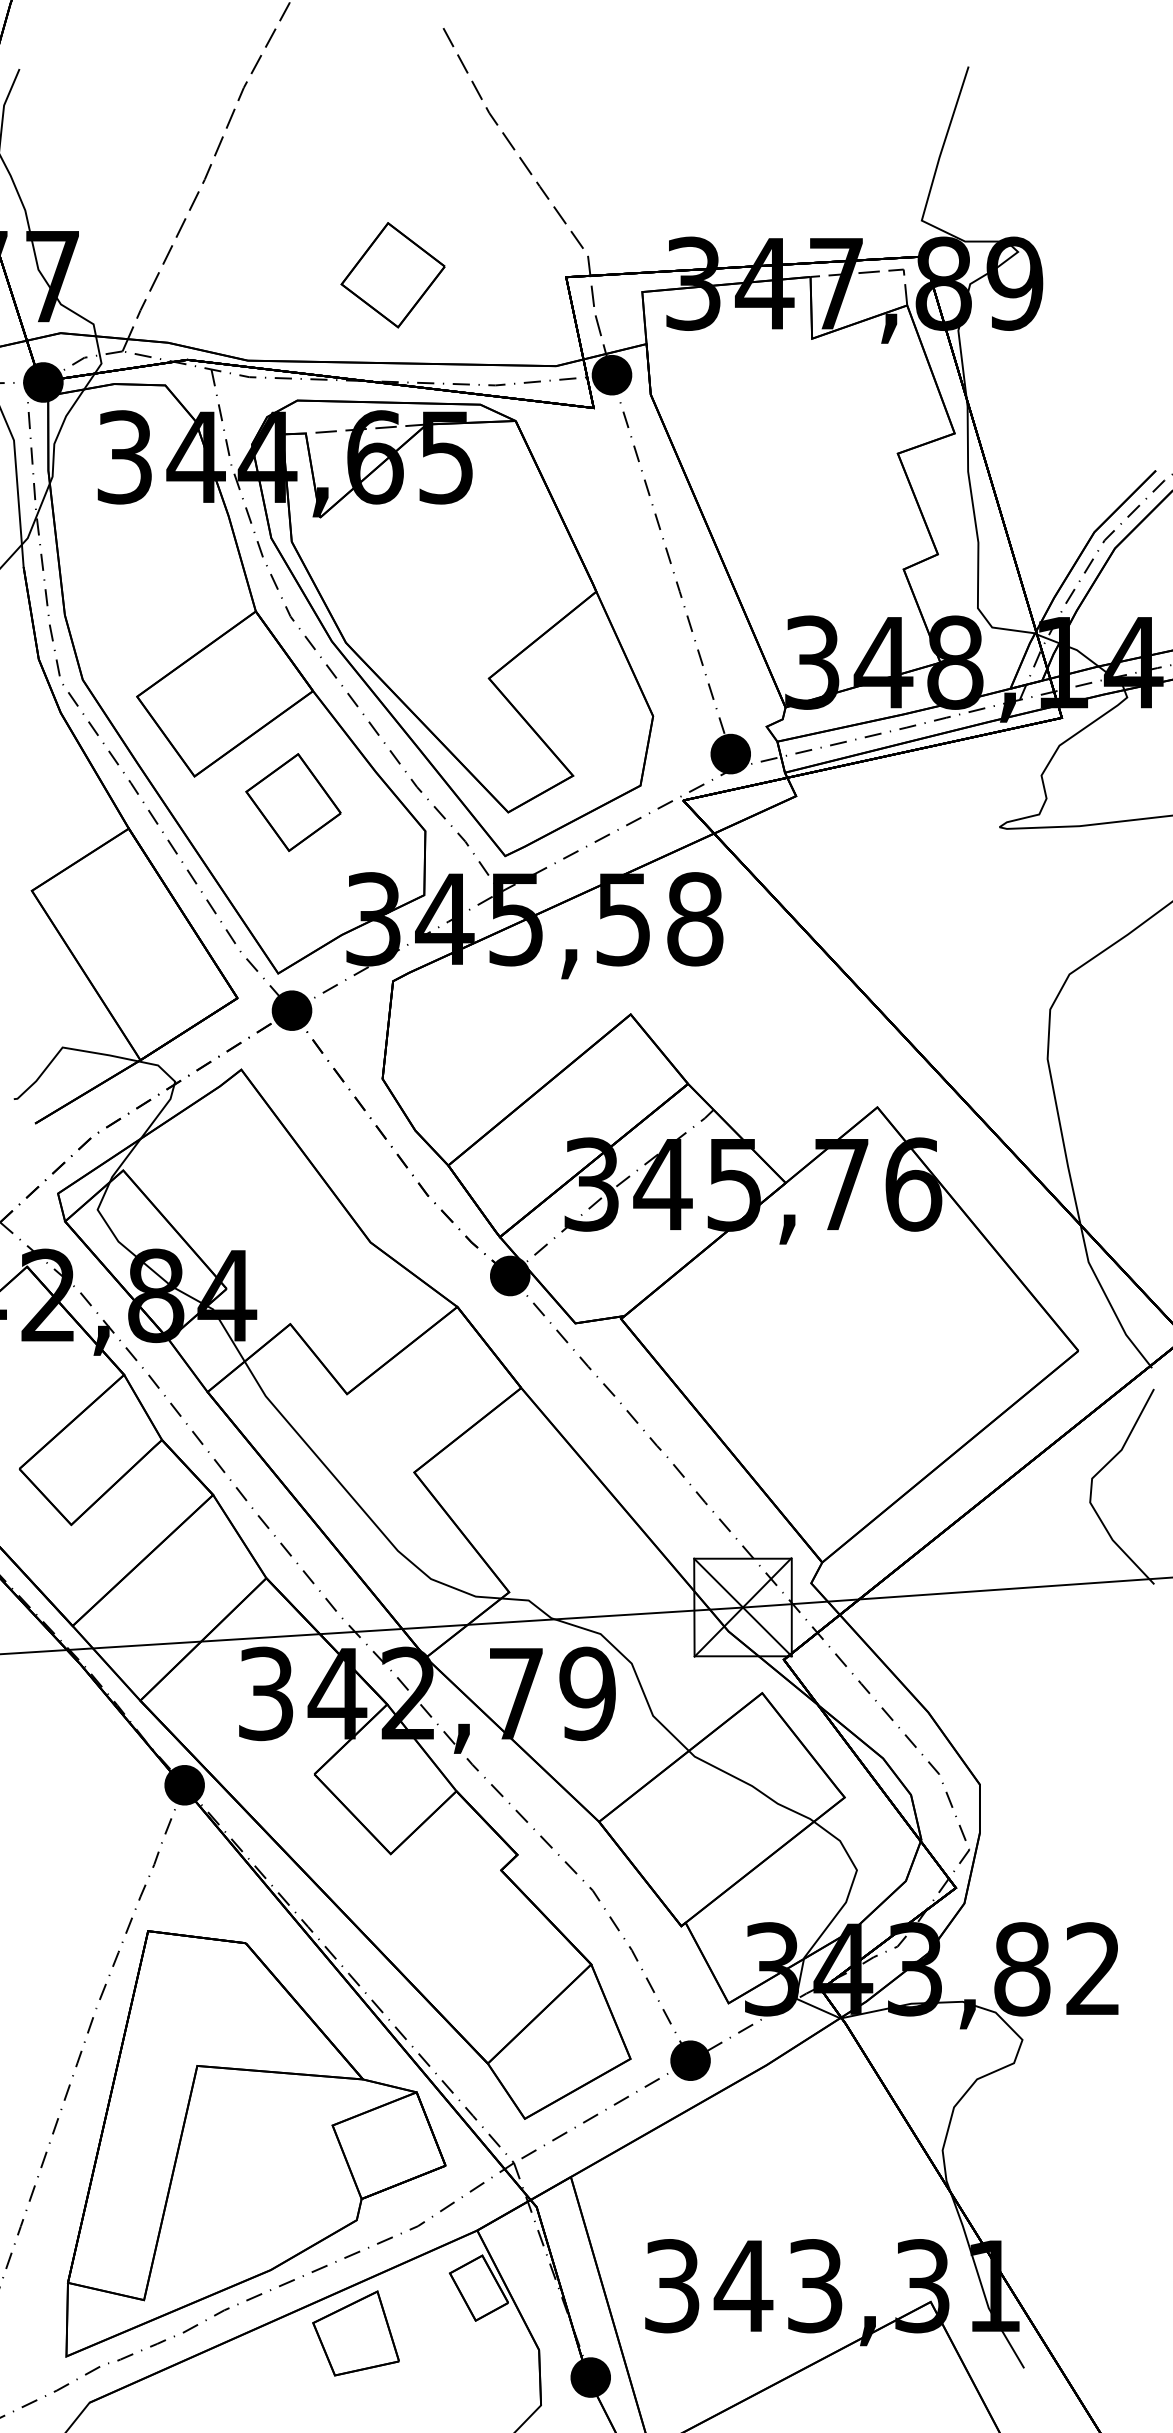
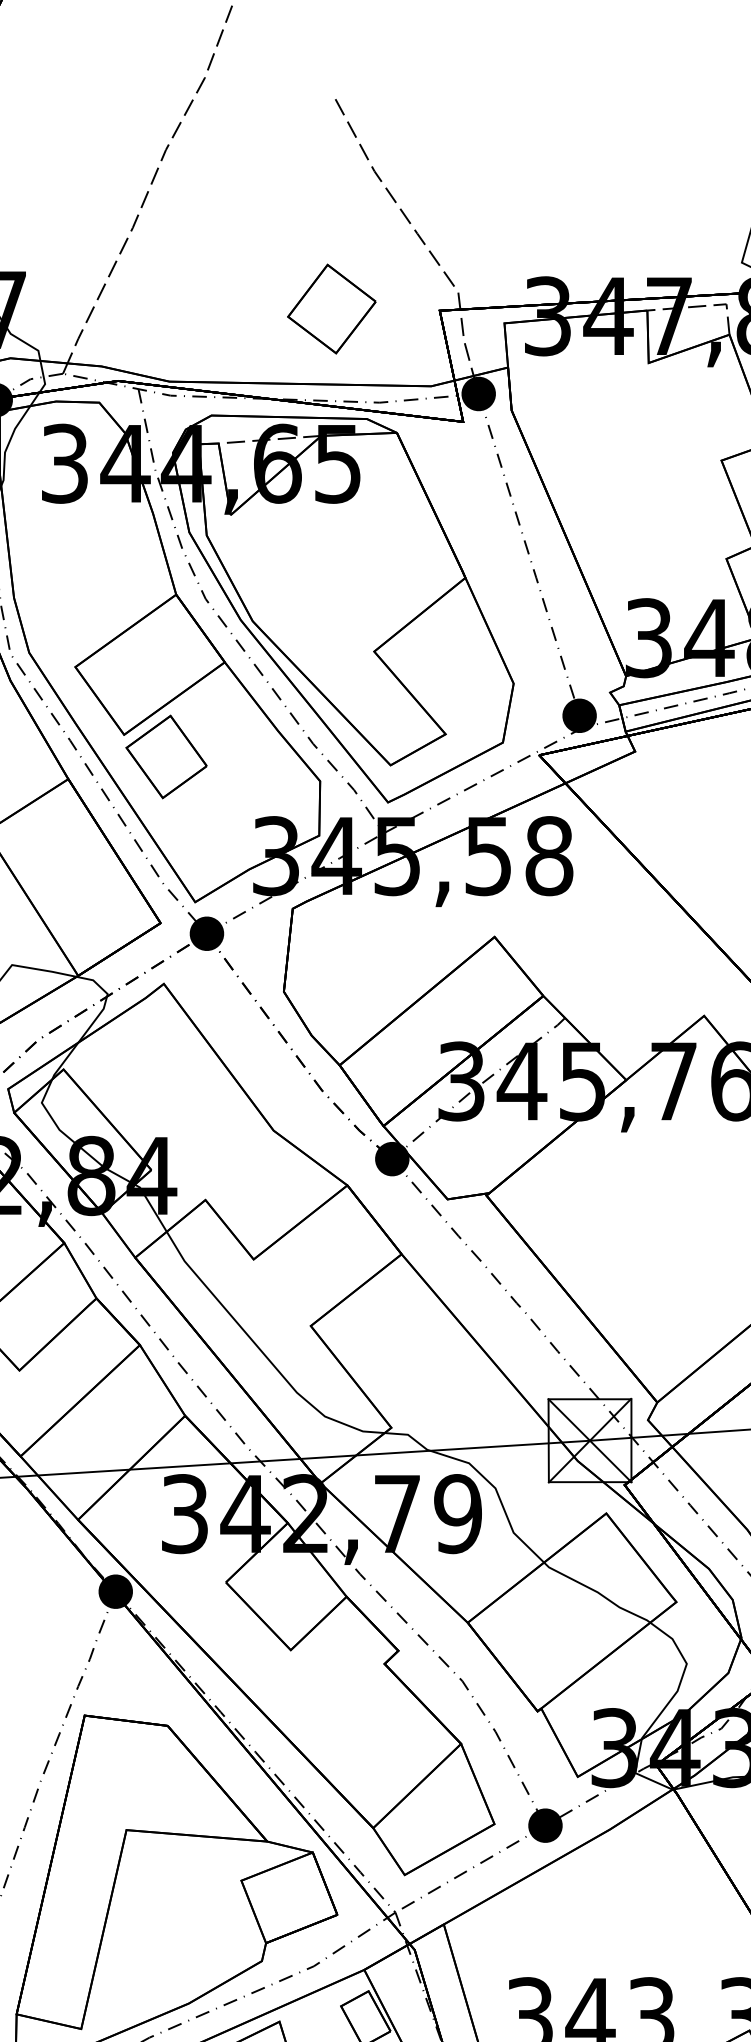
part: (392, 275) -> (331, 309), moved
part: (293, 802) -> (166, 756), moved

